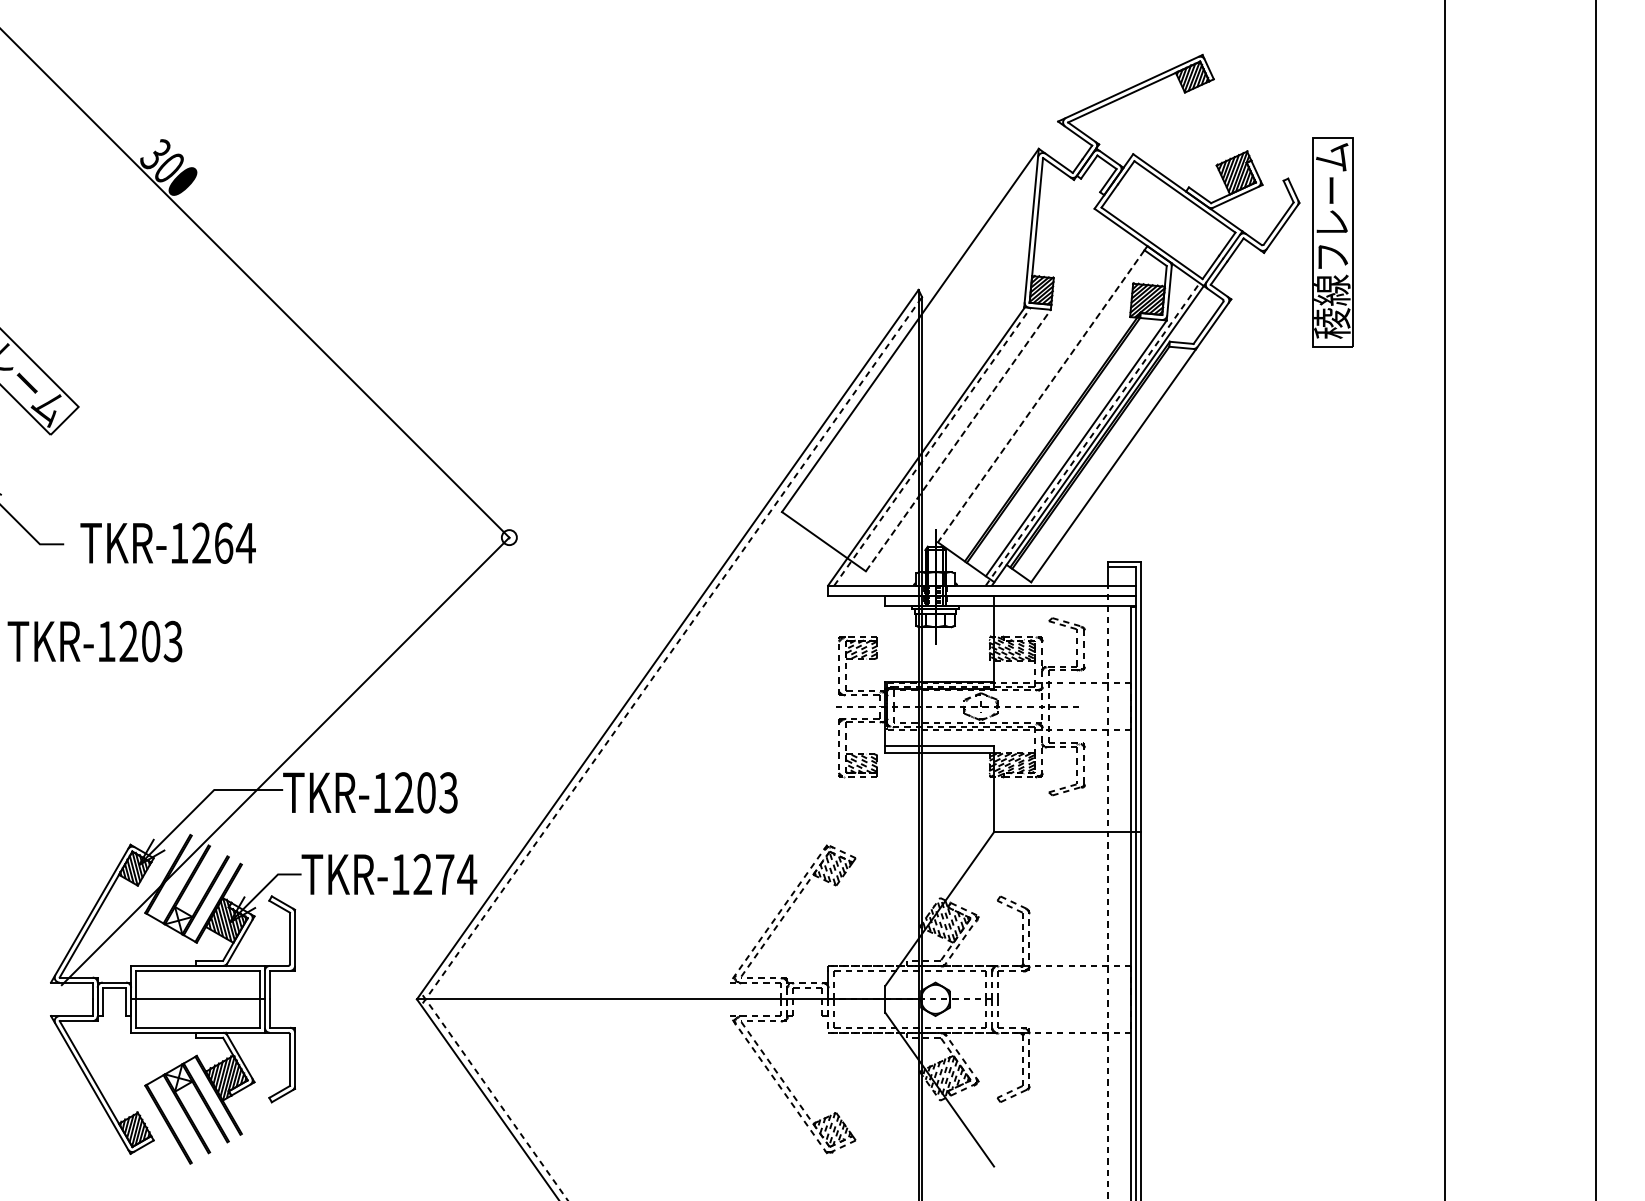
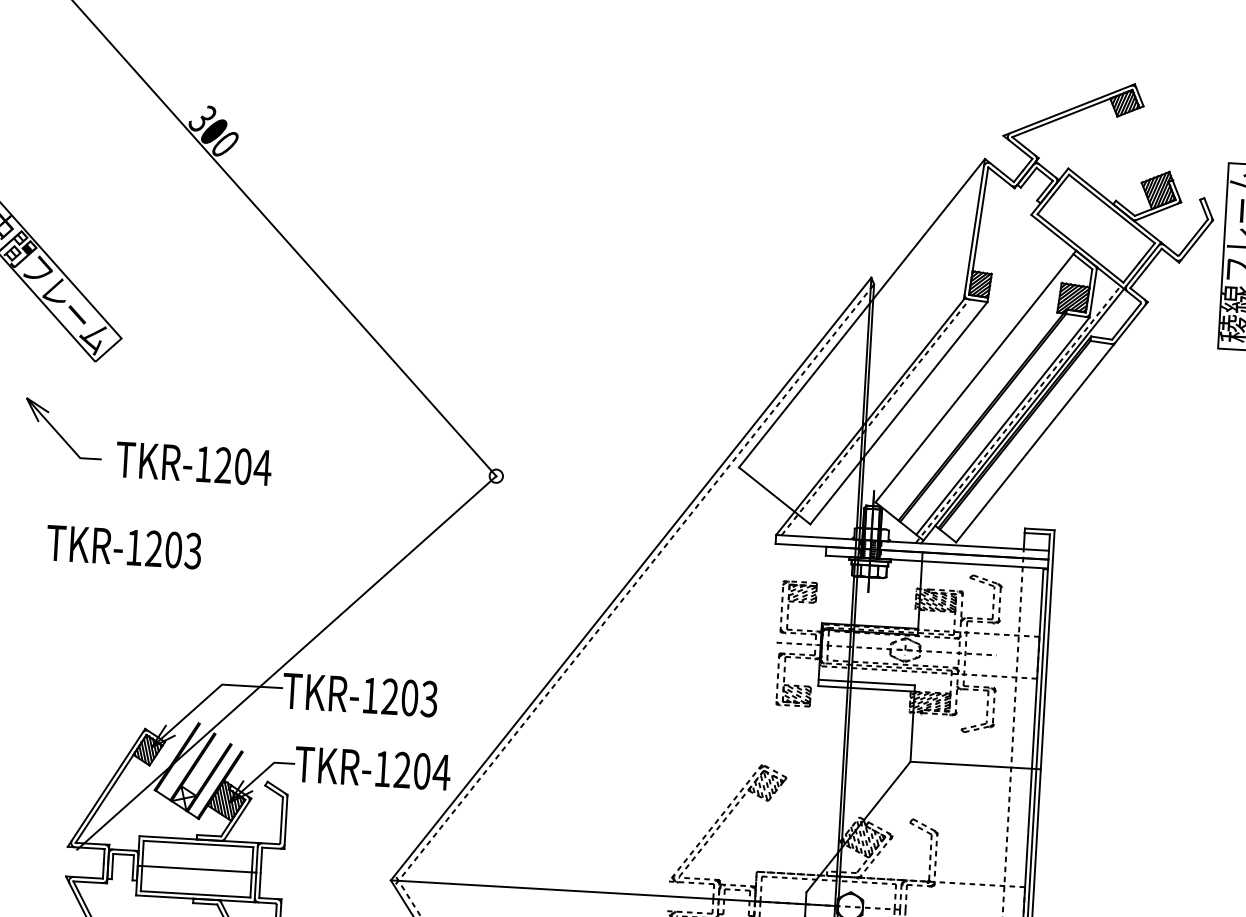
line: (1041, 396) -> (974, 378), dashed -> solid
line: (958, 440) -> (899, 413), dashed -> solid
text: (223, 542) -> (242, 465), TKR-1264 -> TKR-1204
text: (445, 874) -> (422, 771), TKR-1274 -> TKR-1204

